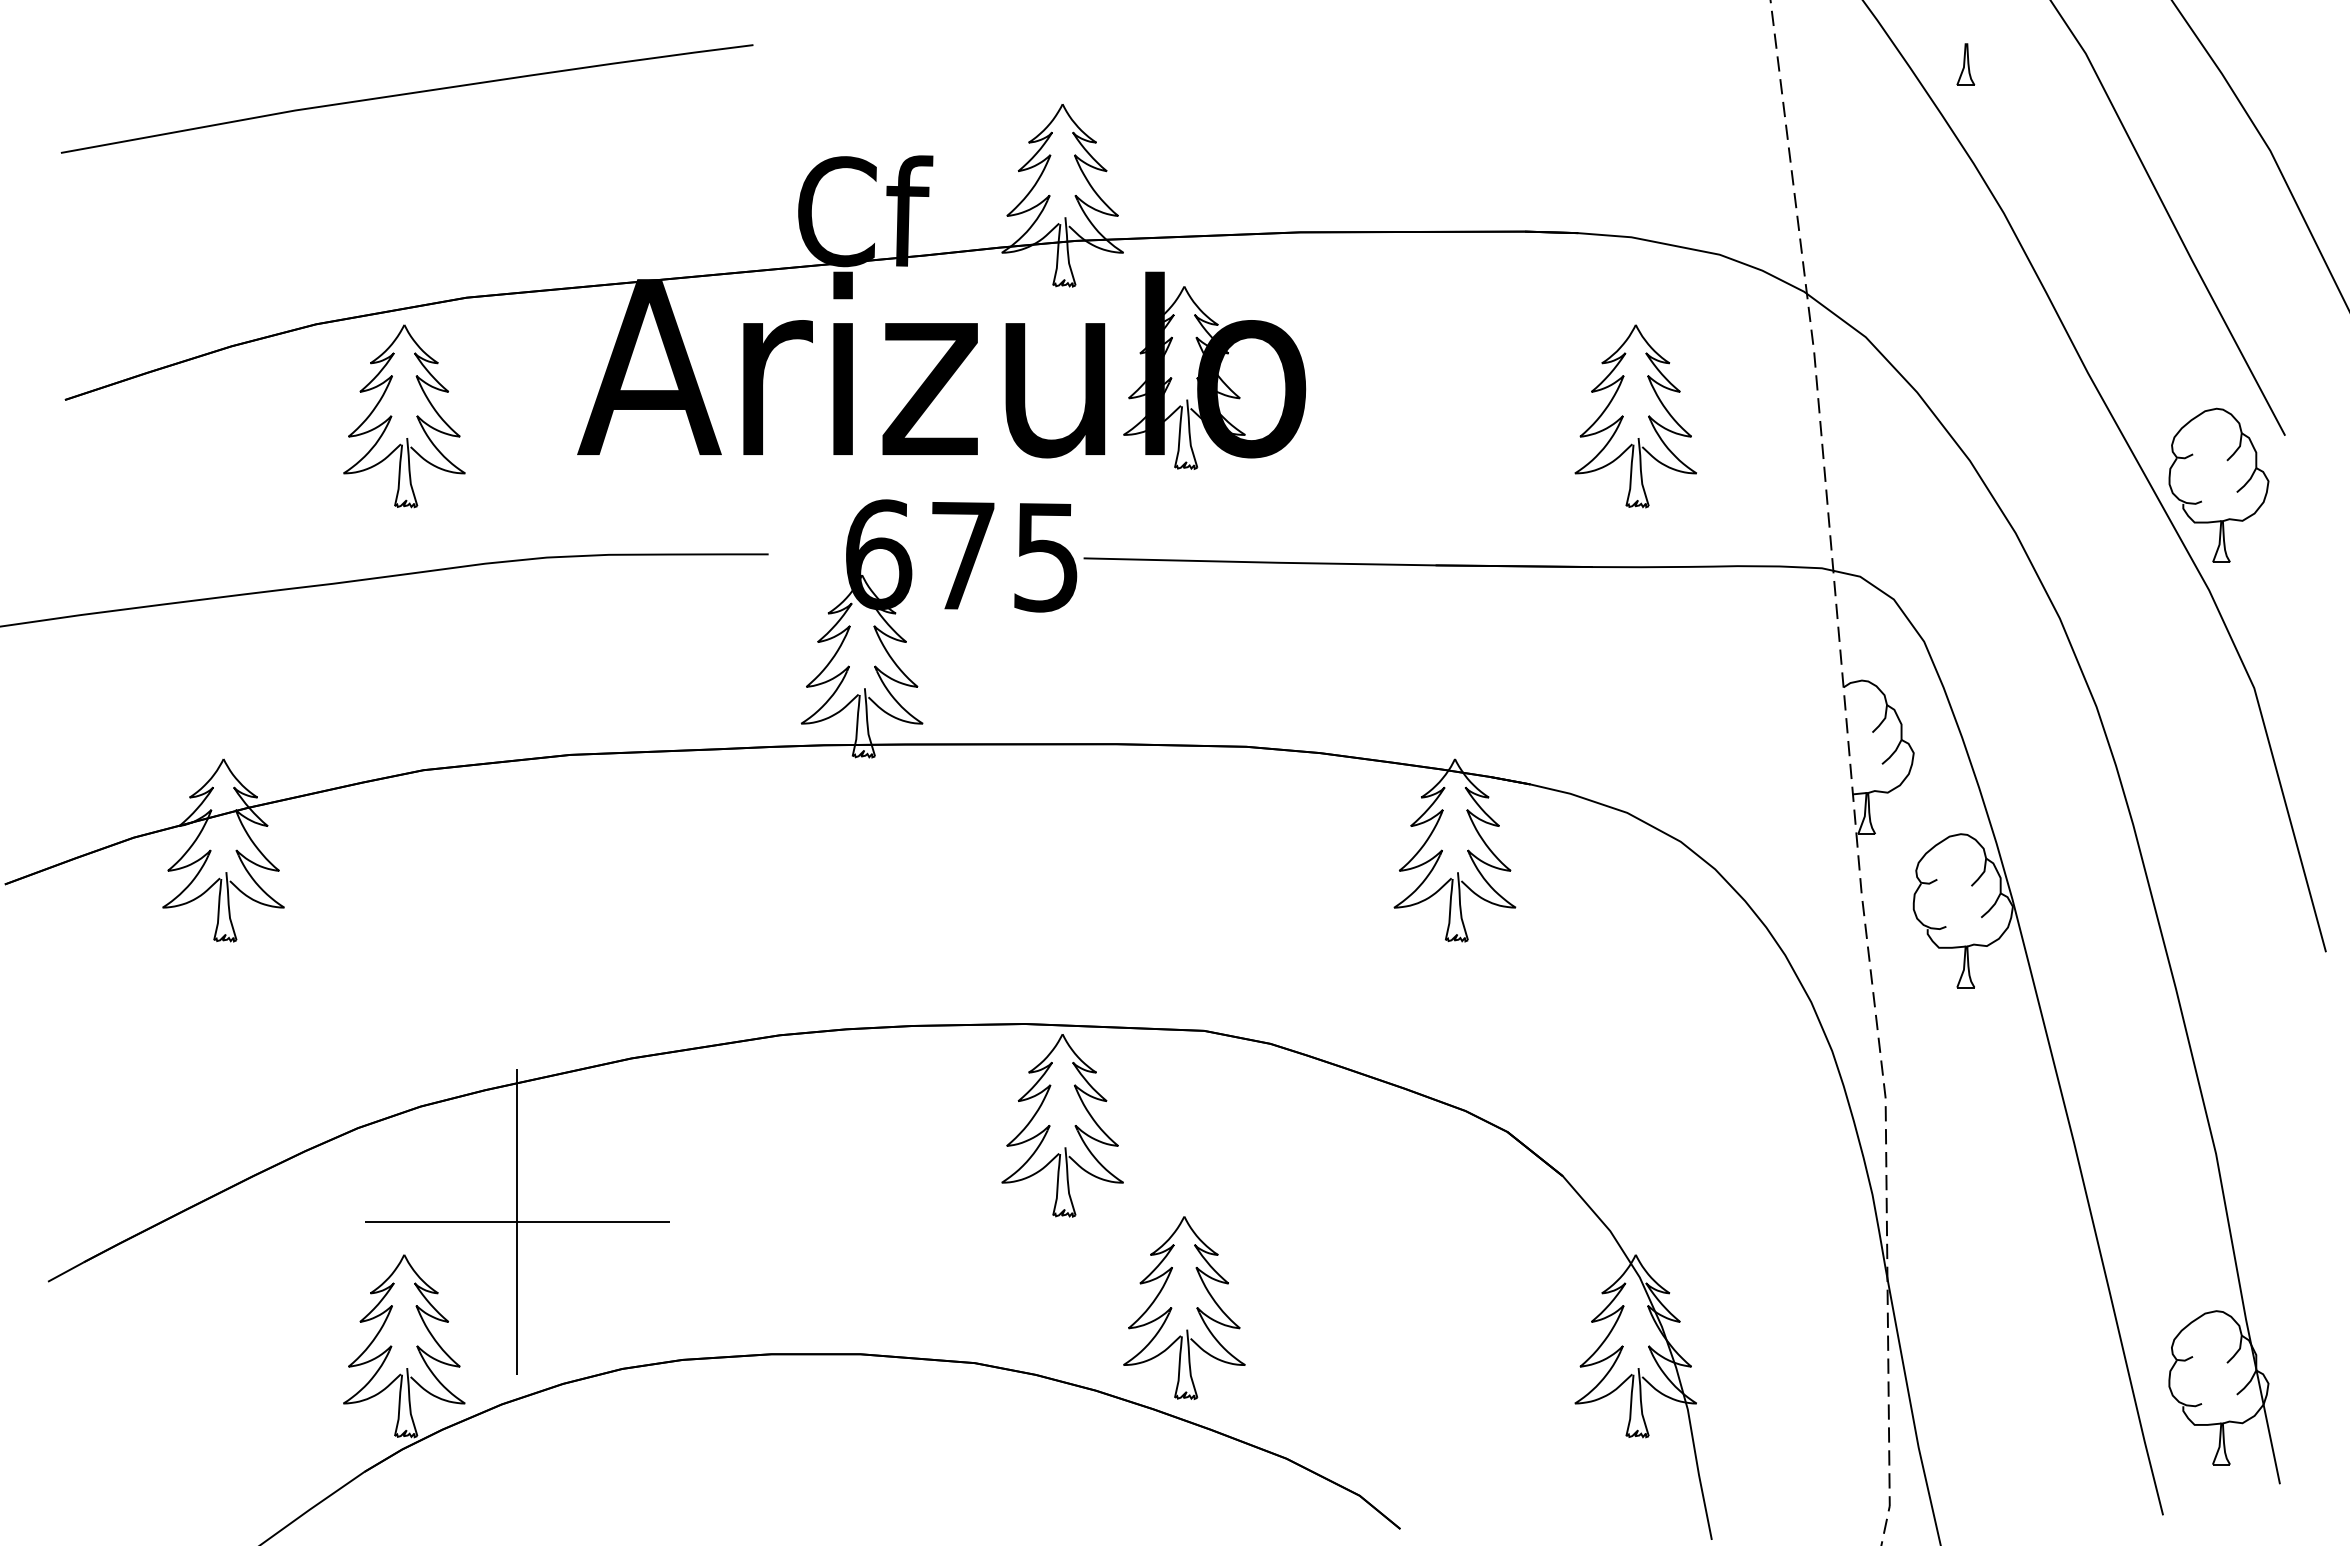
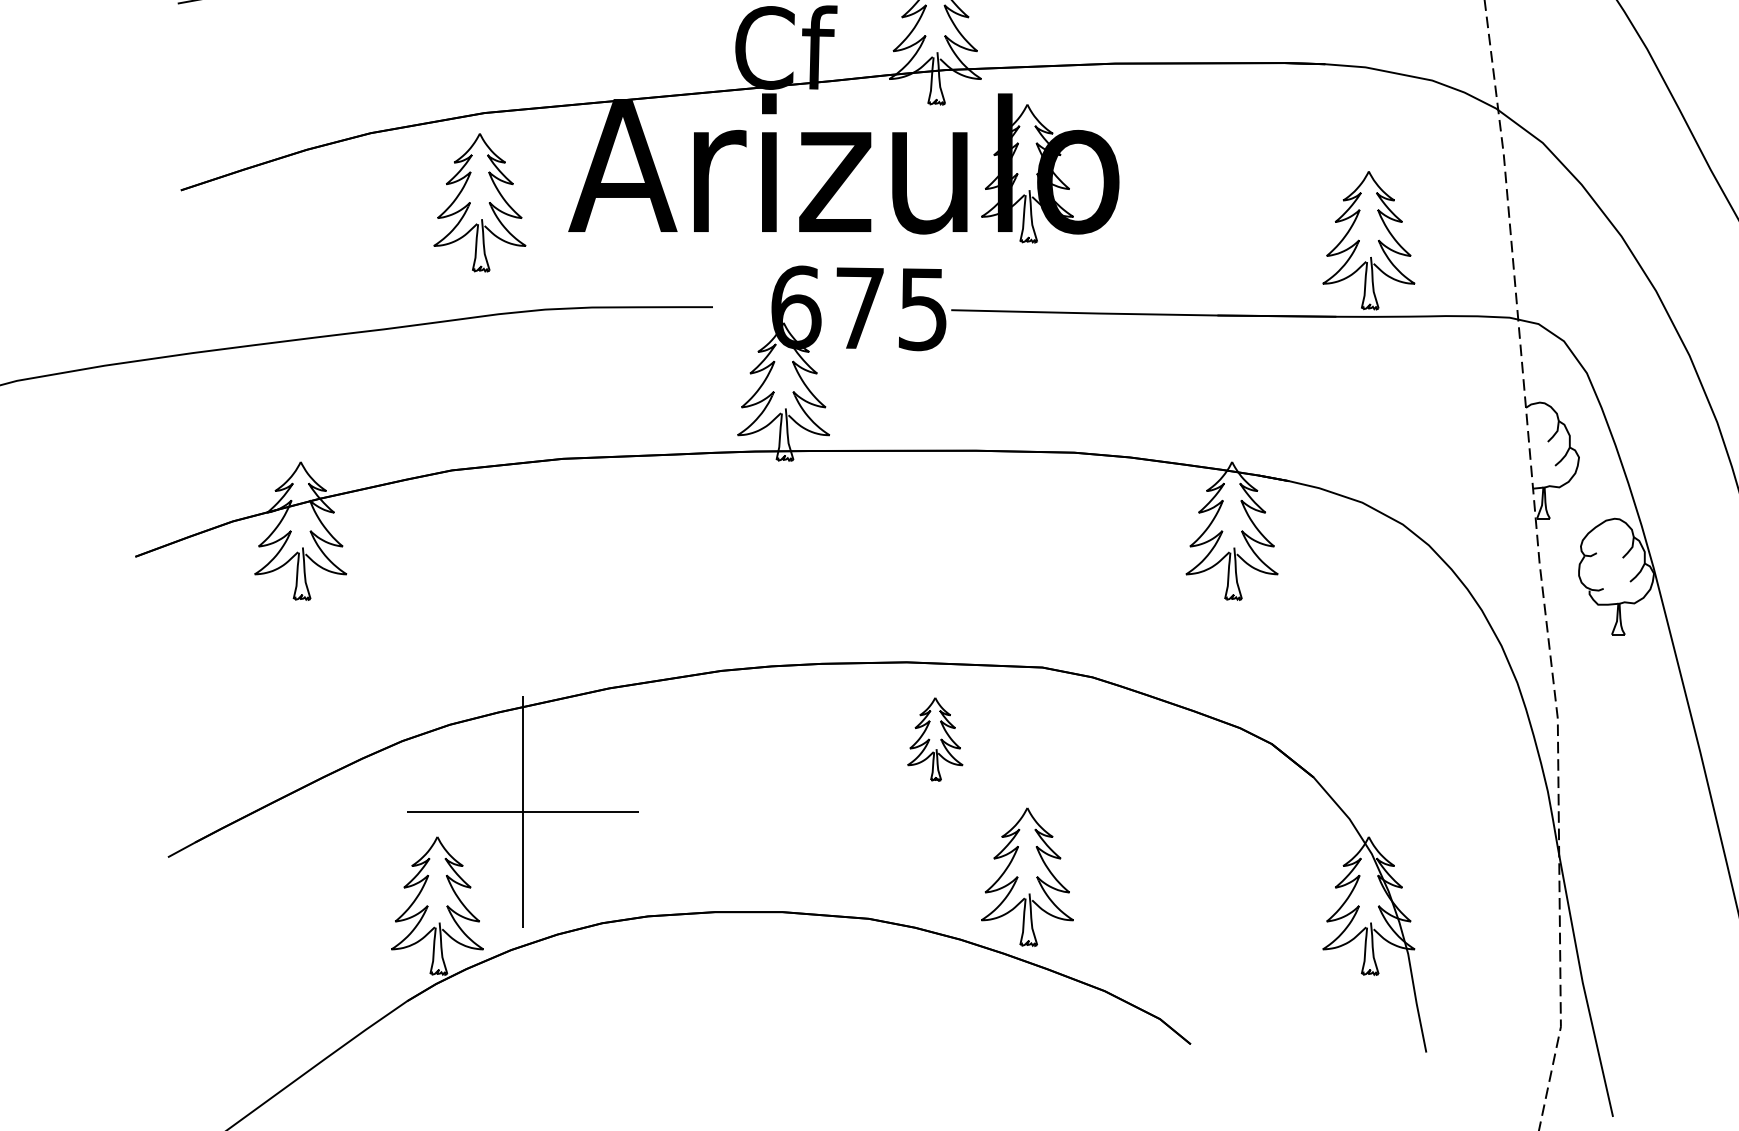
part: (404, 416) -> (479, 202), moved
part: (1635, 416) -> (1368, 240), moved
part: (1062, 1125) -> (935, 739), size x0.6

